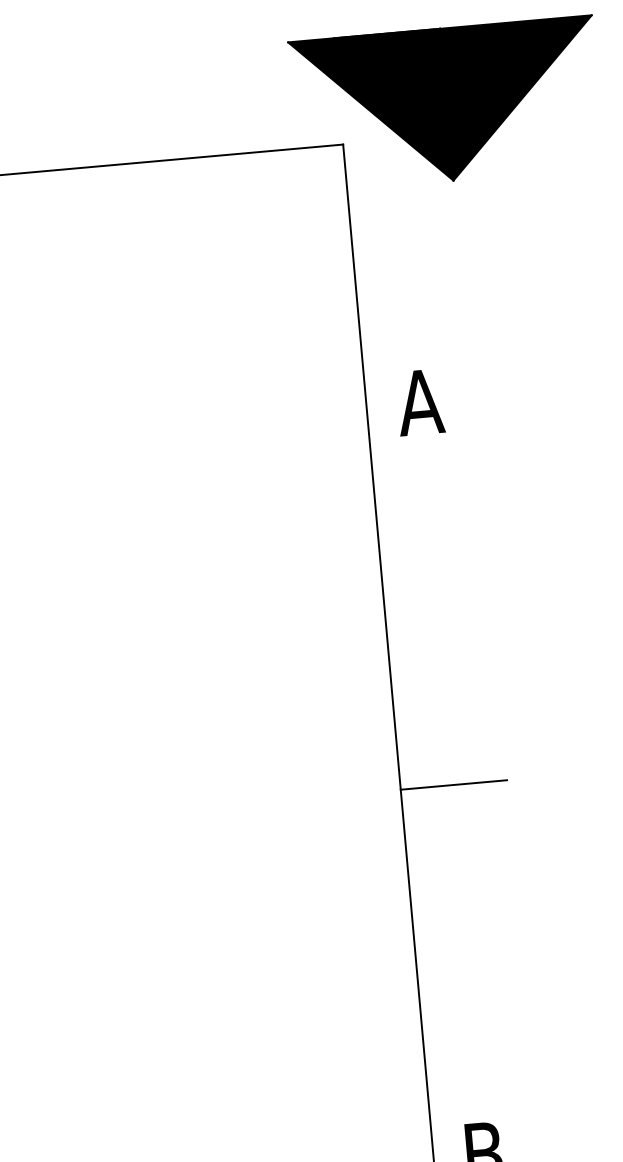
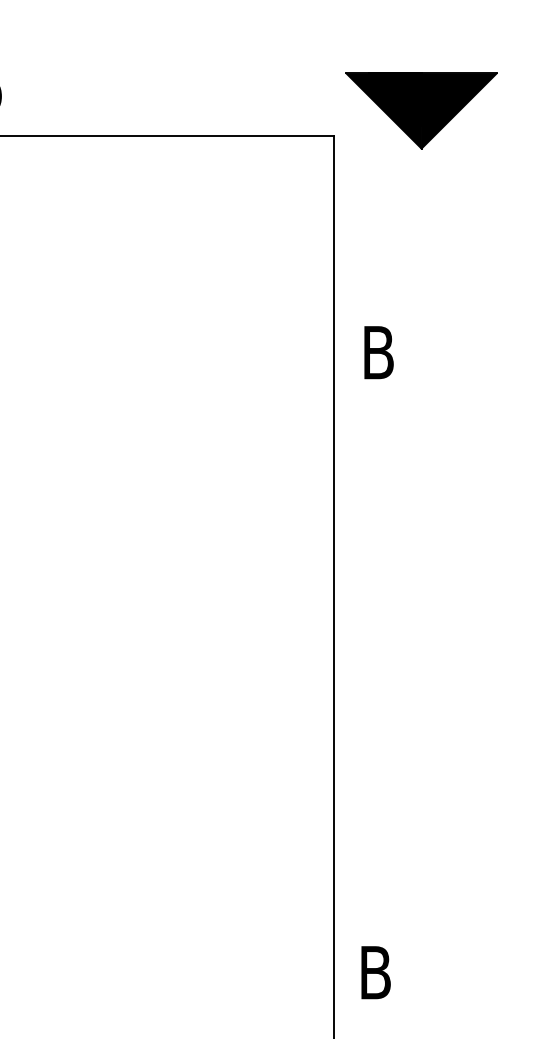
part: (446, 104) -> (421, 110), size x0.6
text: (420, 402) -> (378, 352), A -> B
line: (453, 784) -> (377, 667), removed

